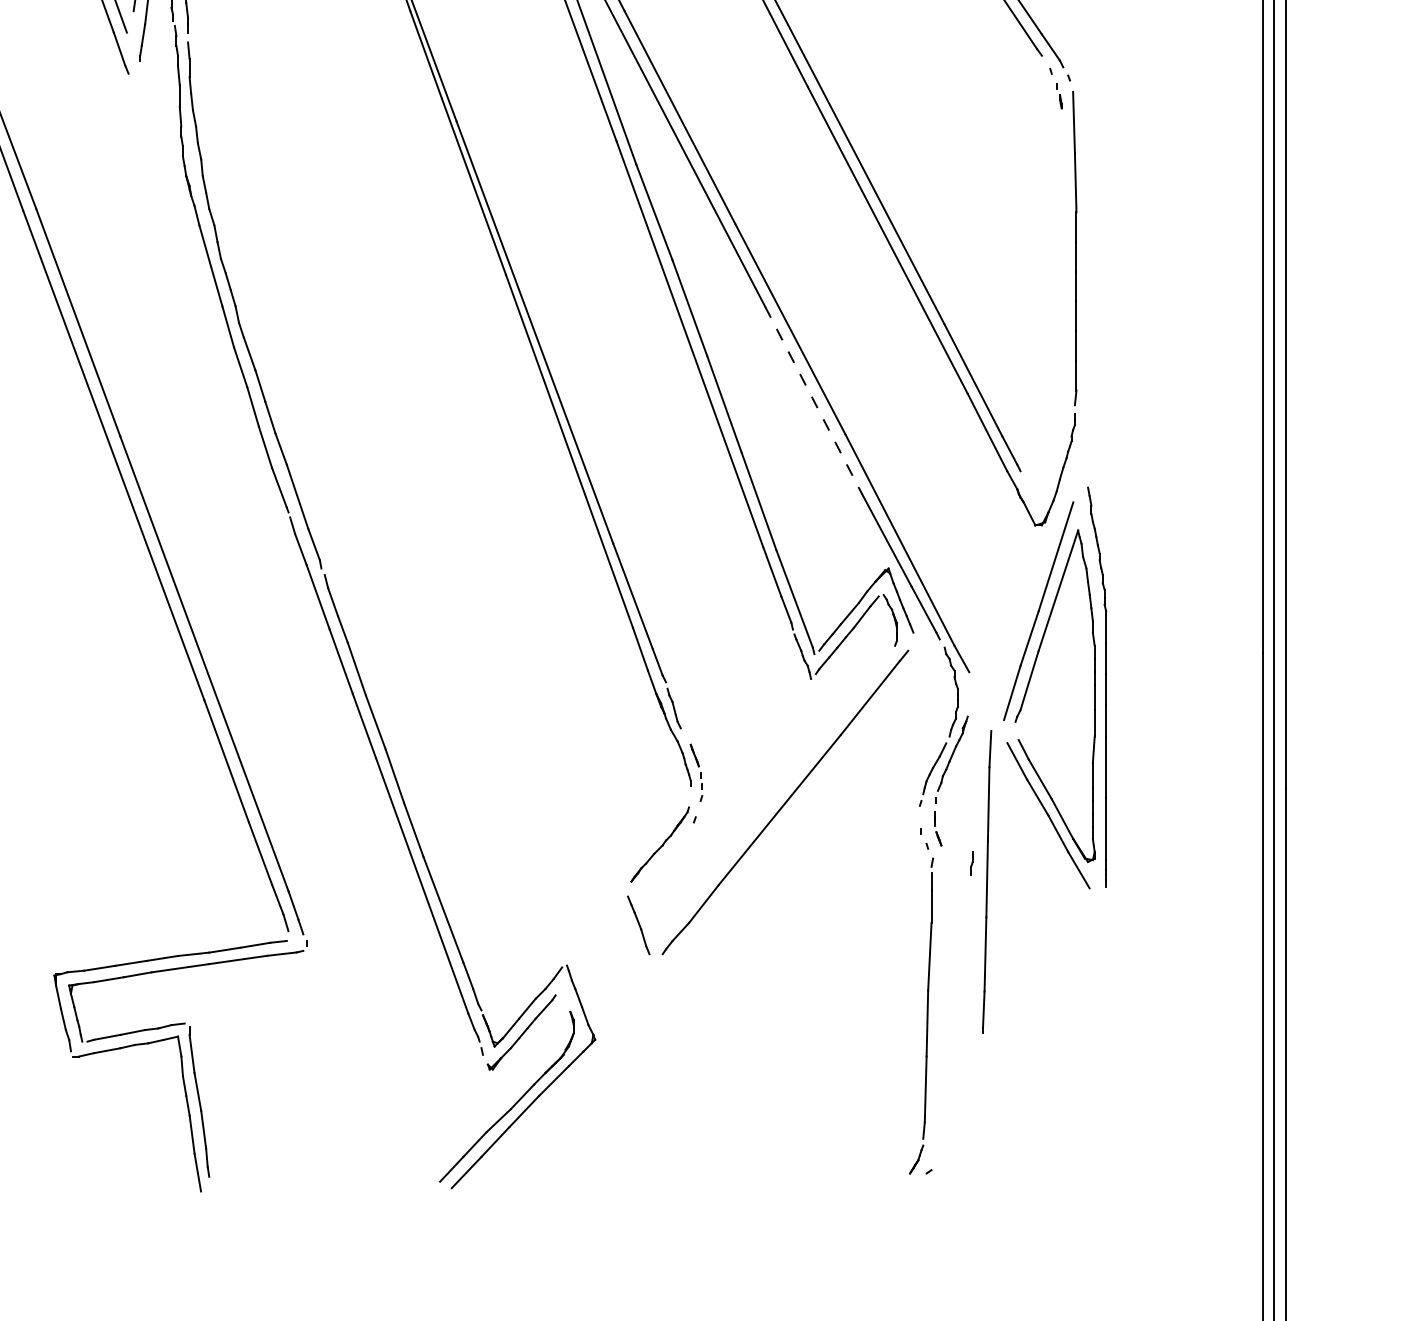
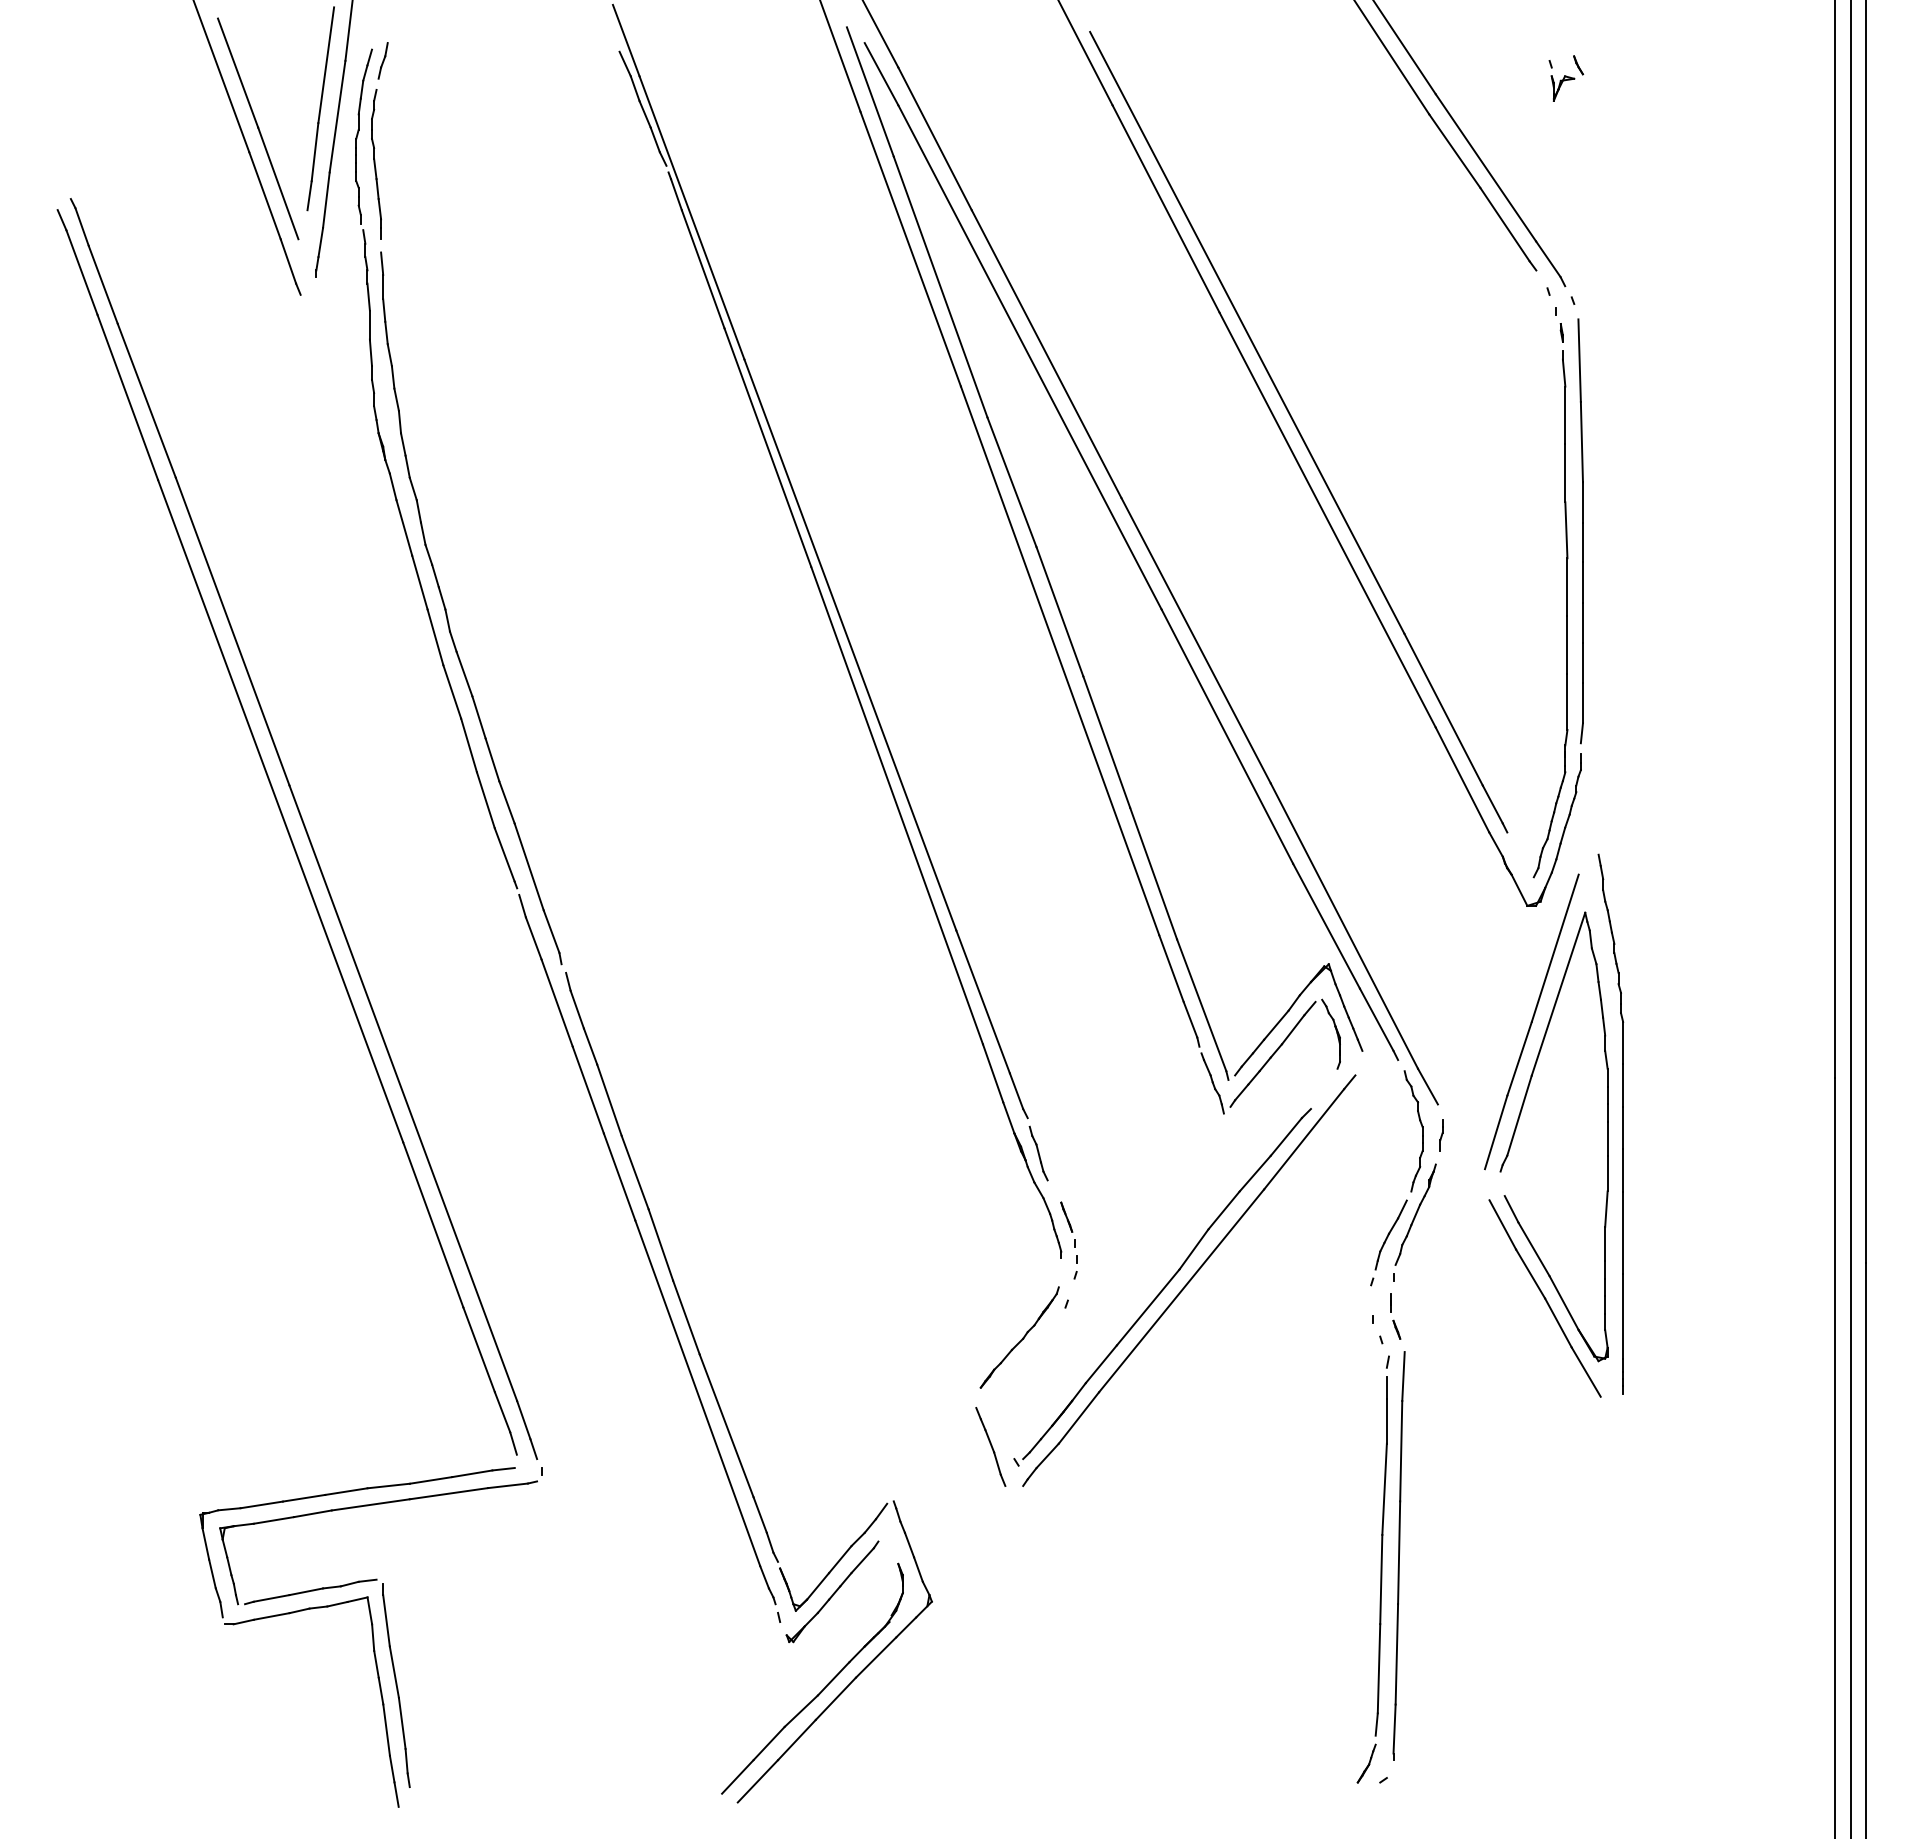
part: (1064, 310) -> (1566, 614), added
line: (813, 400) -> (1227, 737), dashed -> solid
part: (765, 807) -> (1162, 1287), added
part: (971, 863) -> (1441, 1135), moved
part: (986, 881) -> (1398, 1555), moved

